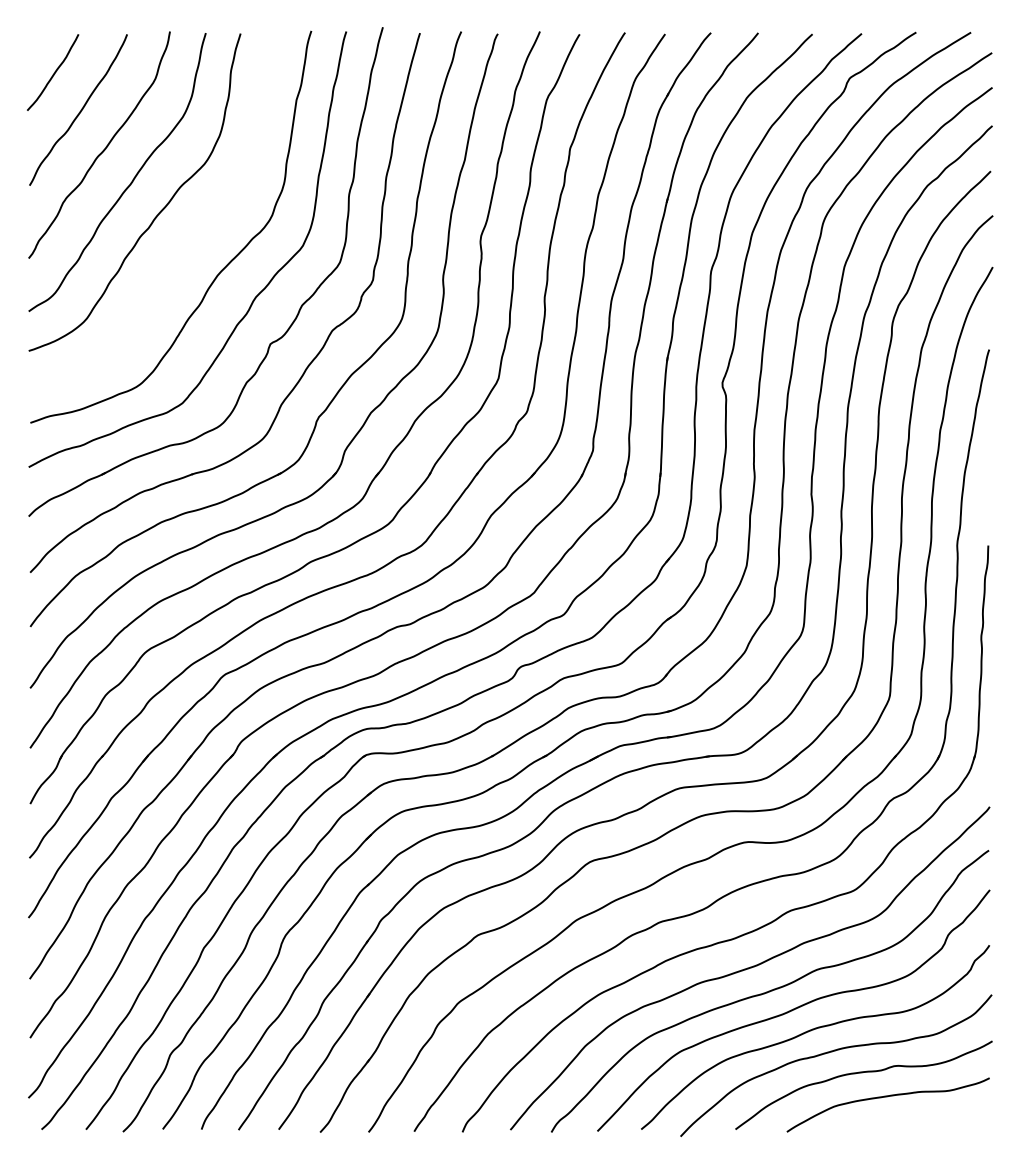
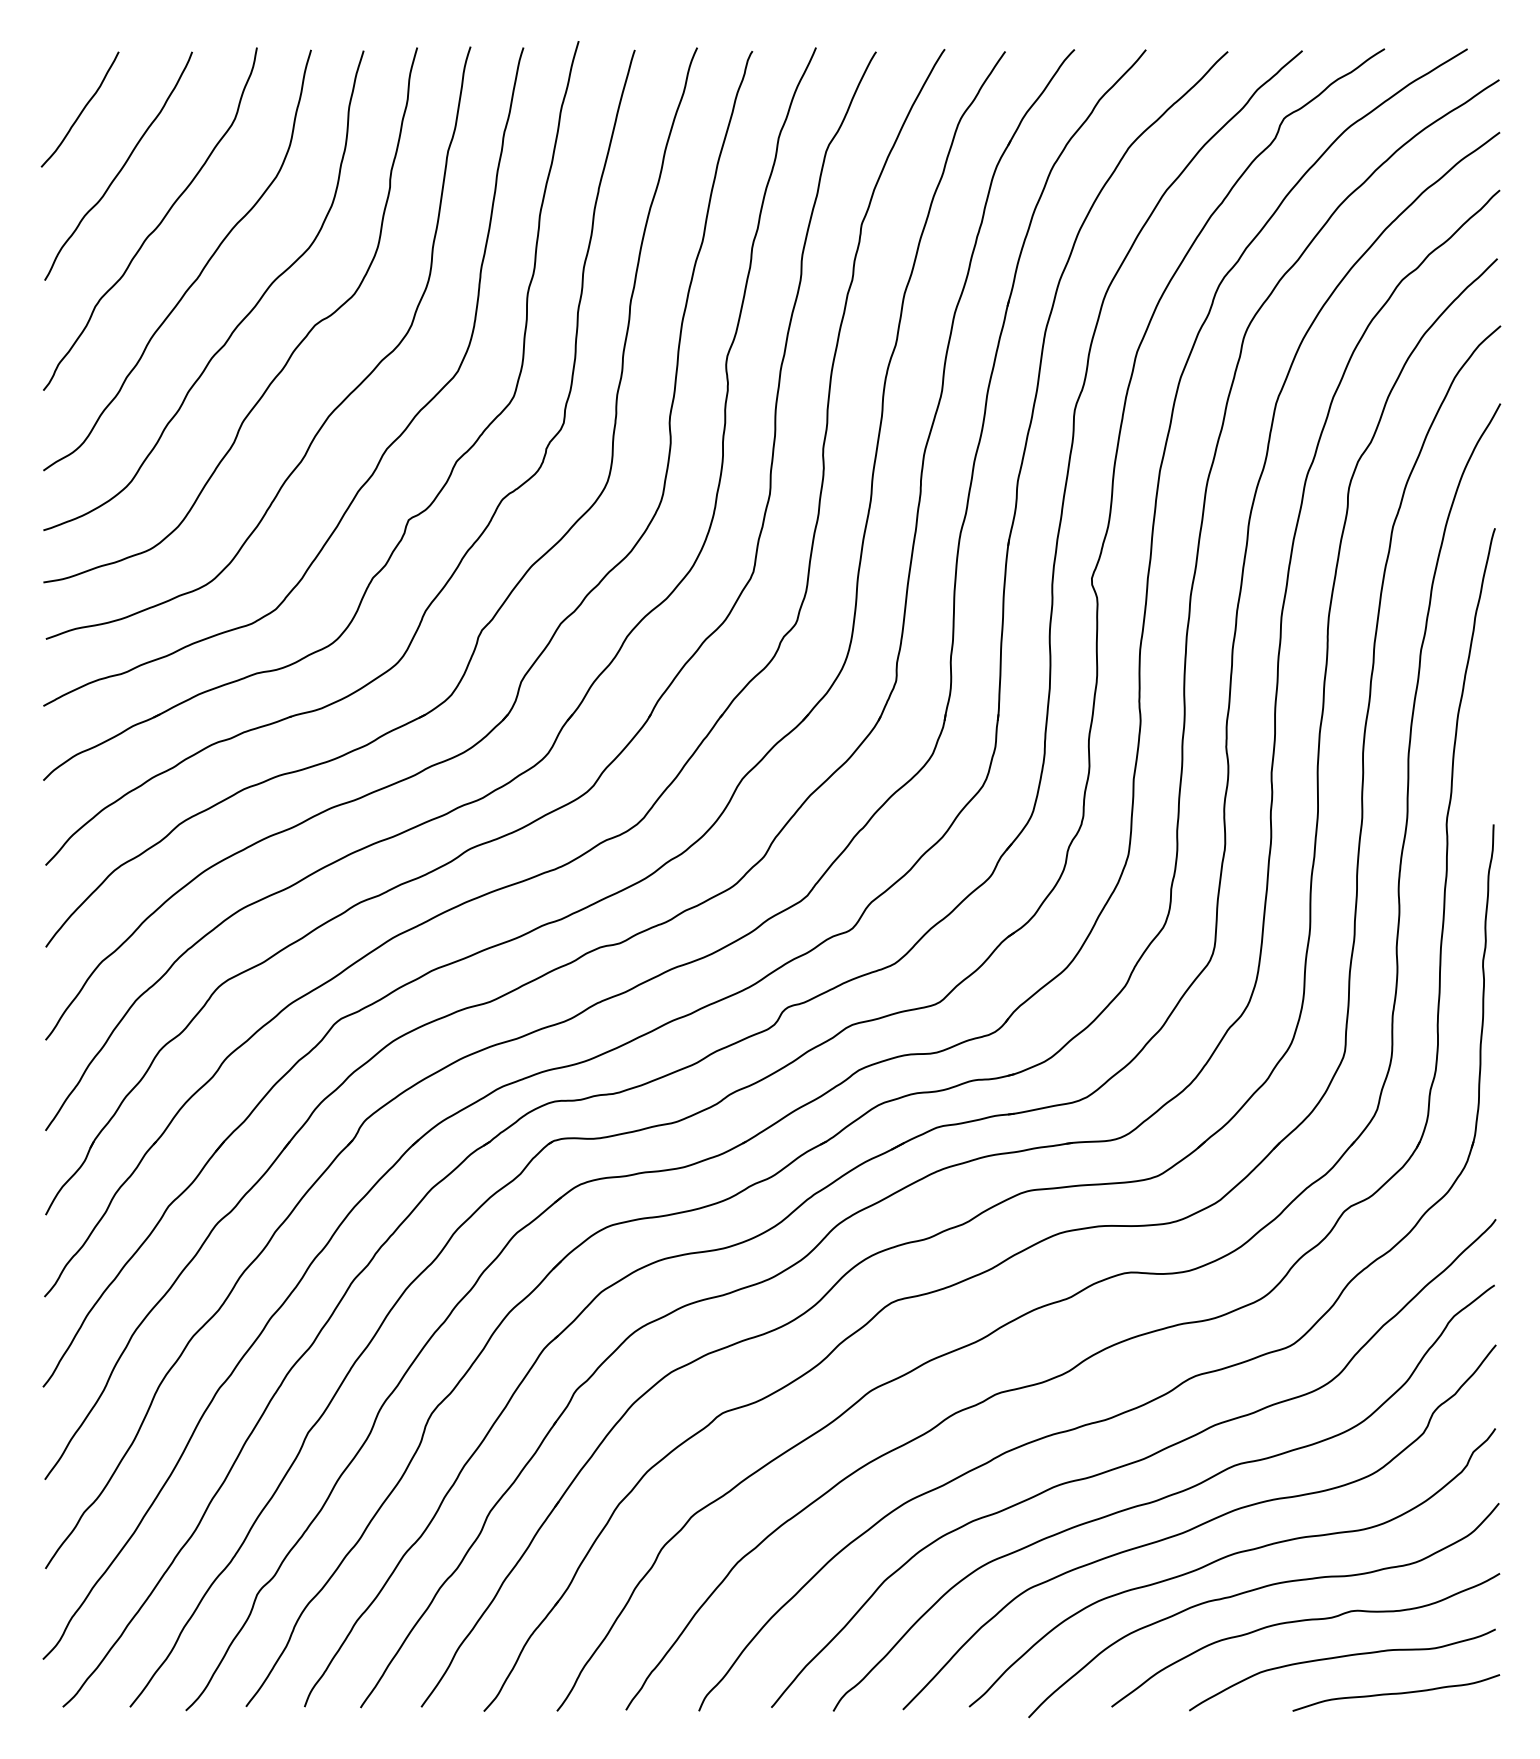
curve: (192, 233) -> (290, 352), added
curve: (923, 1119) -> (1395, 1691), added

